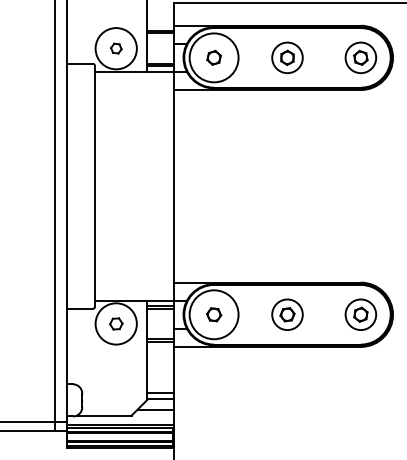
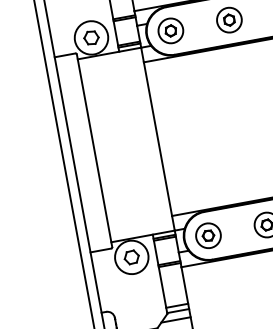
part: (116, 48) -> (91, 37), size x1.67
circle: (213, 57) -> (170, 30), size x0.62
circle: (213, 314) -> (207, 235), size x0.62
part: (116, 323) -> (131, 257), size x1.43

